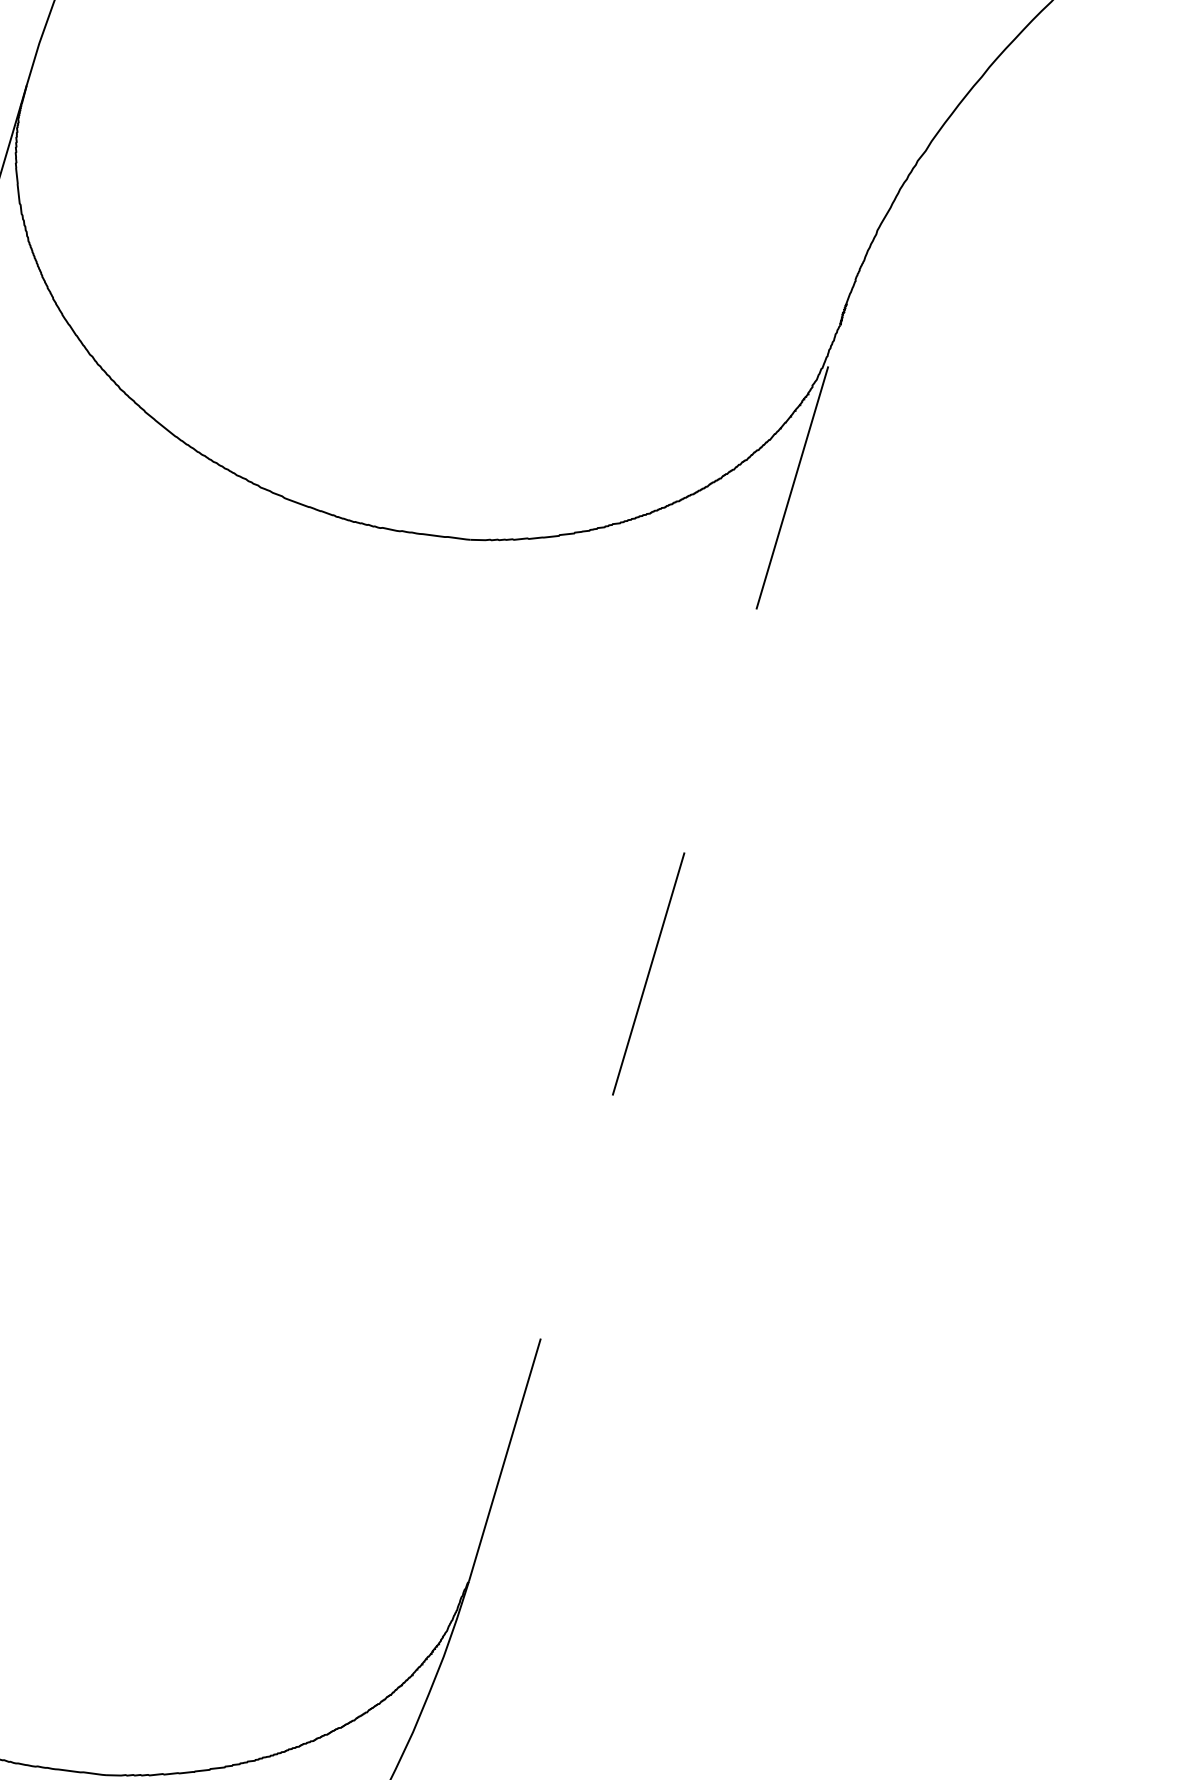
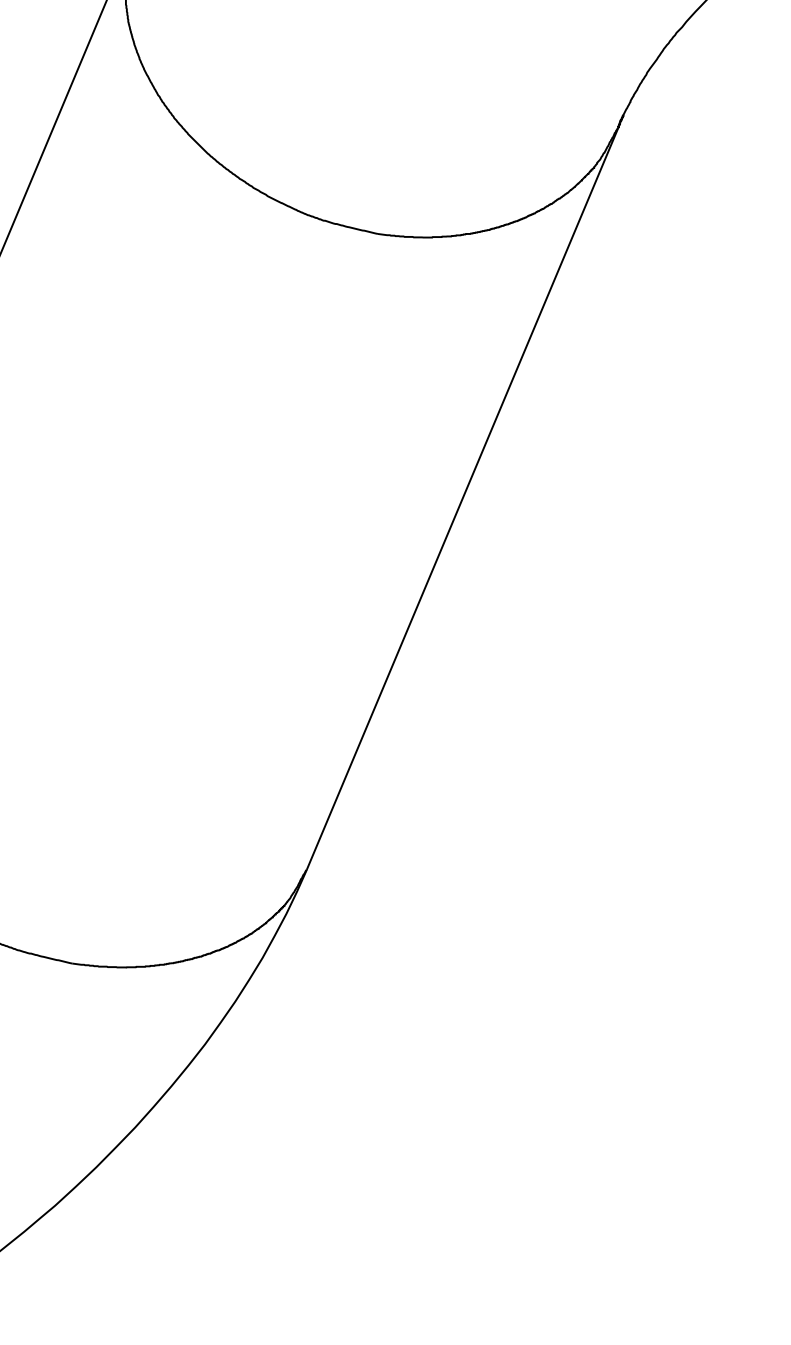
line: (654, 952) -> (462, 498), dashed -> solid

